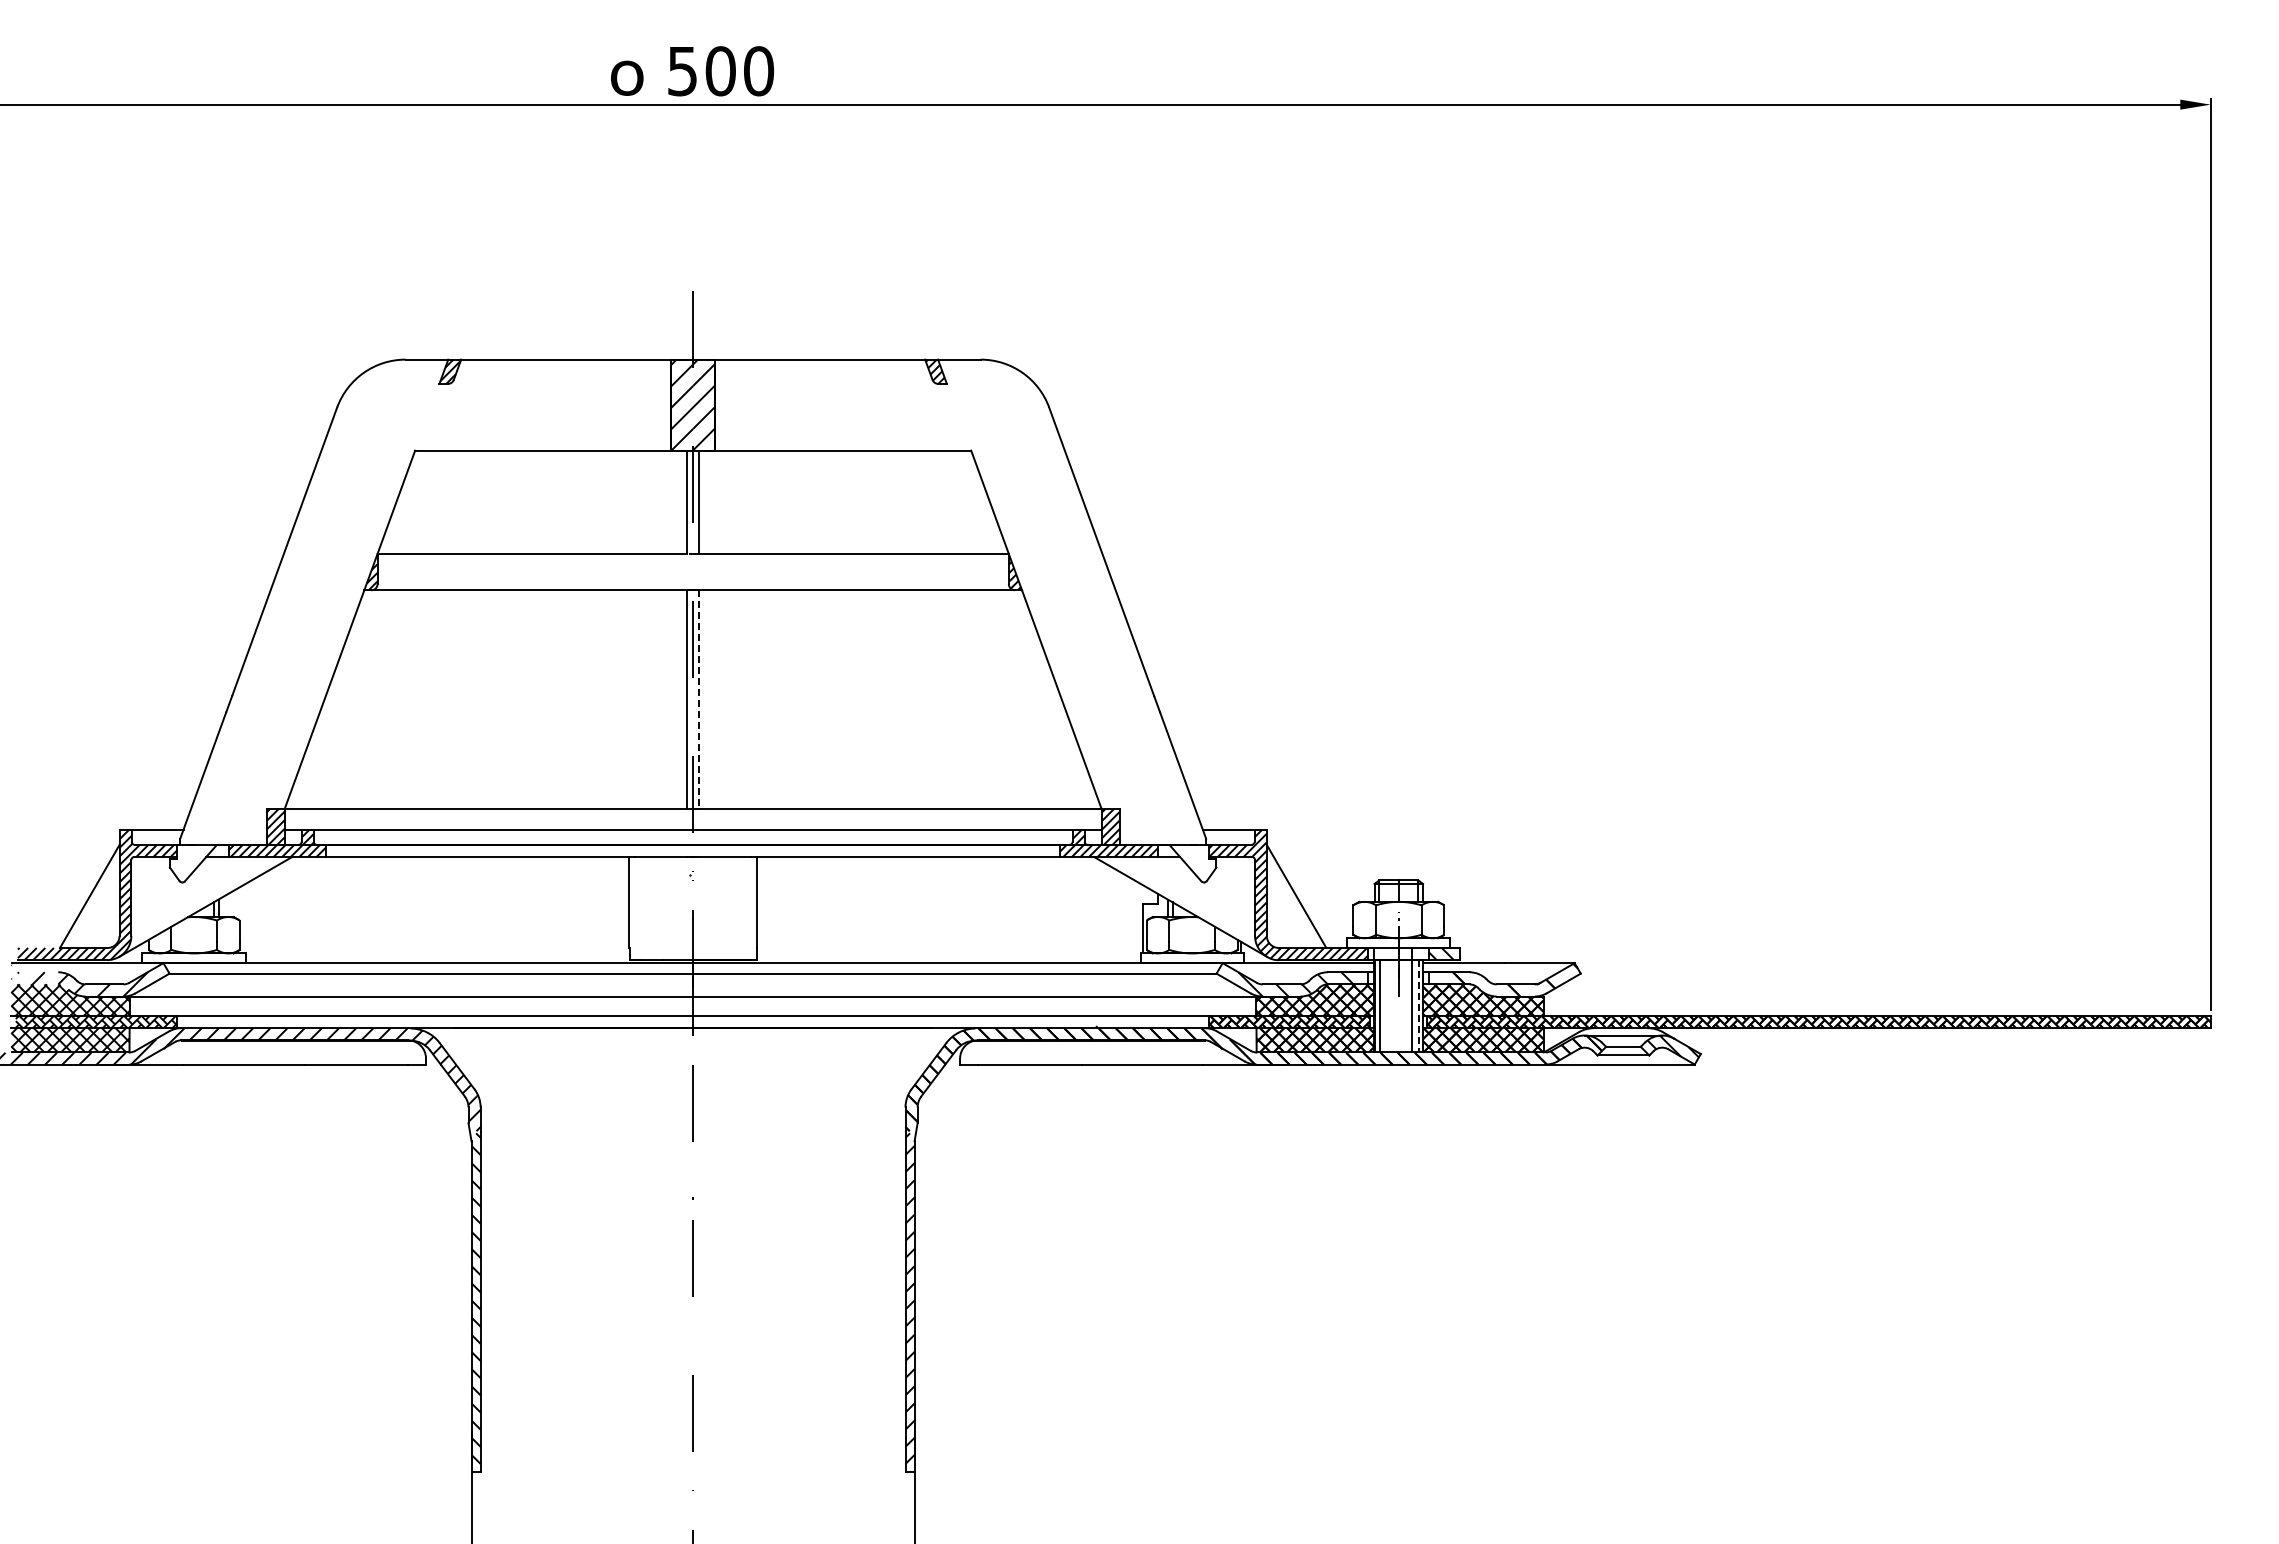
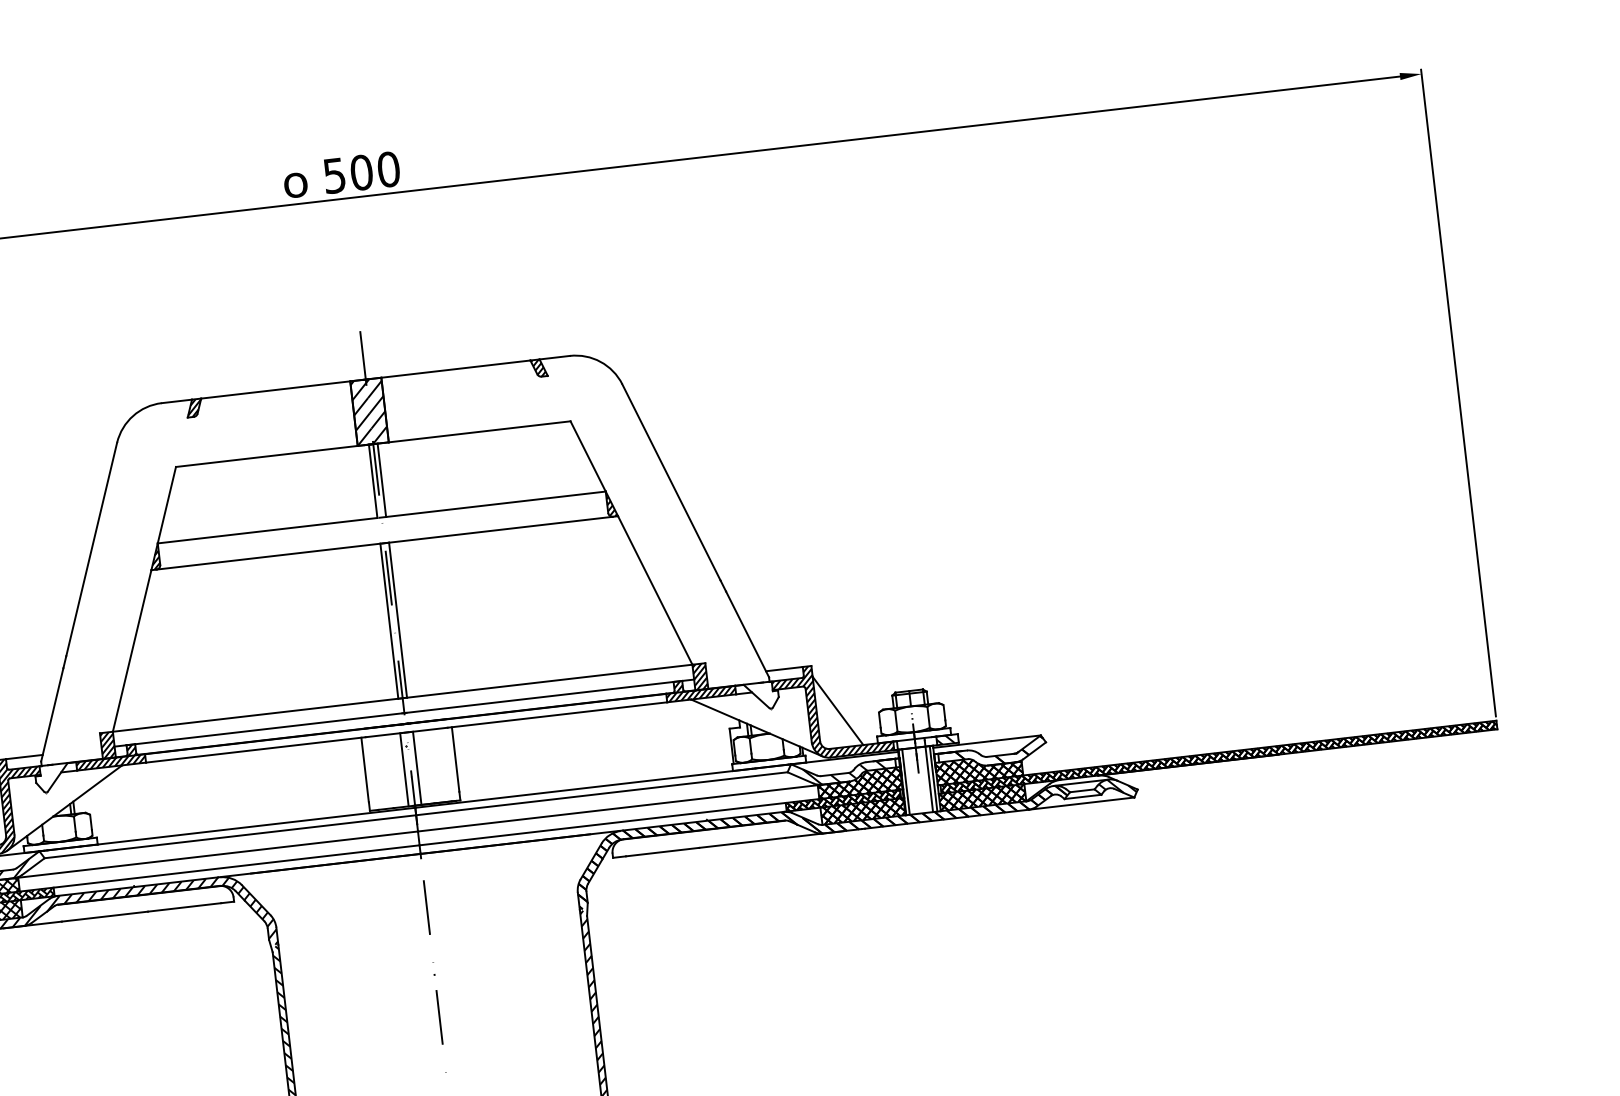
line: (699, 700) -> (398, 620), dashed -> solid
line: (684, 908) -> (404, 769), added
line: (702, 908) -> (417, 768), added
line: (1418, 1006) -> (933, 779), dashed -> solid

